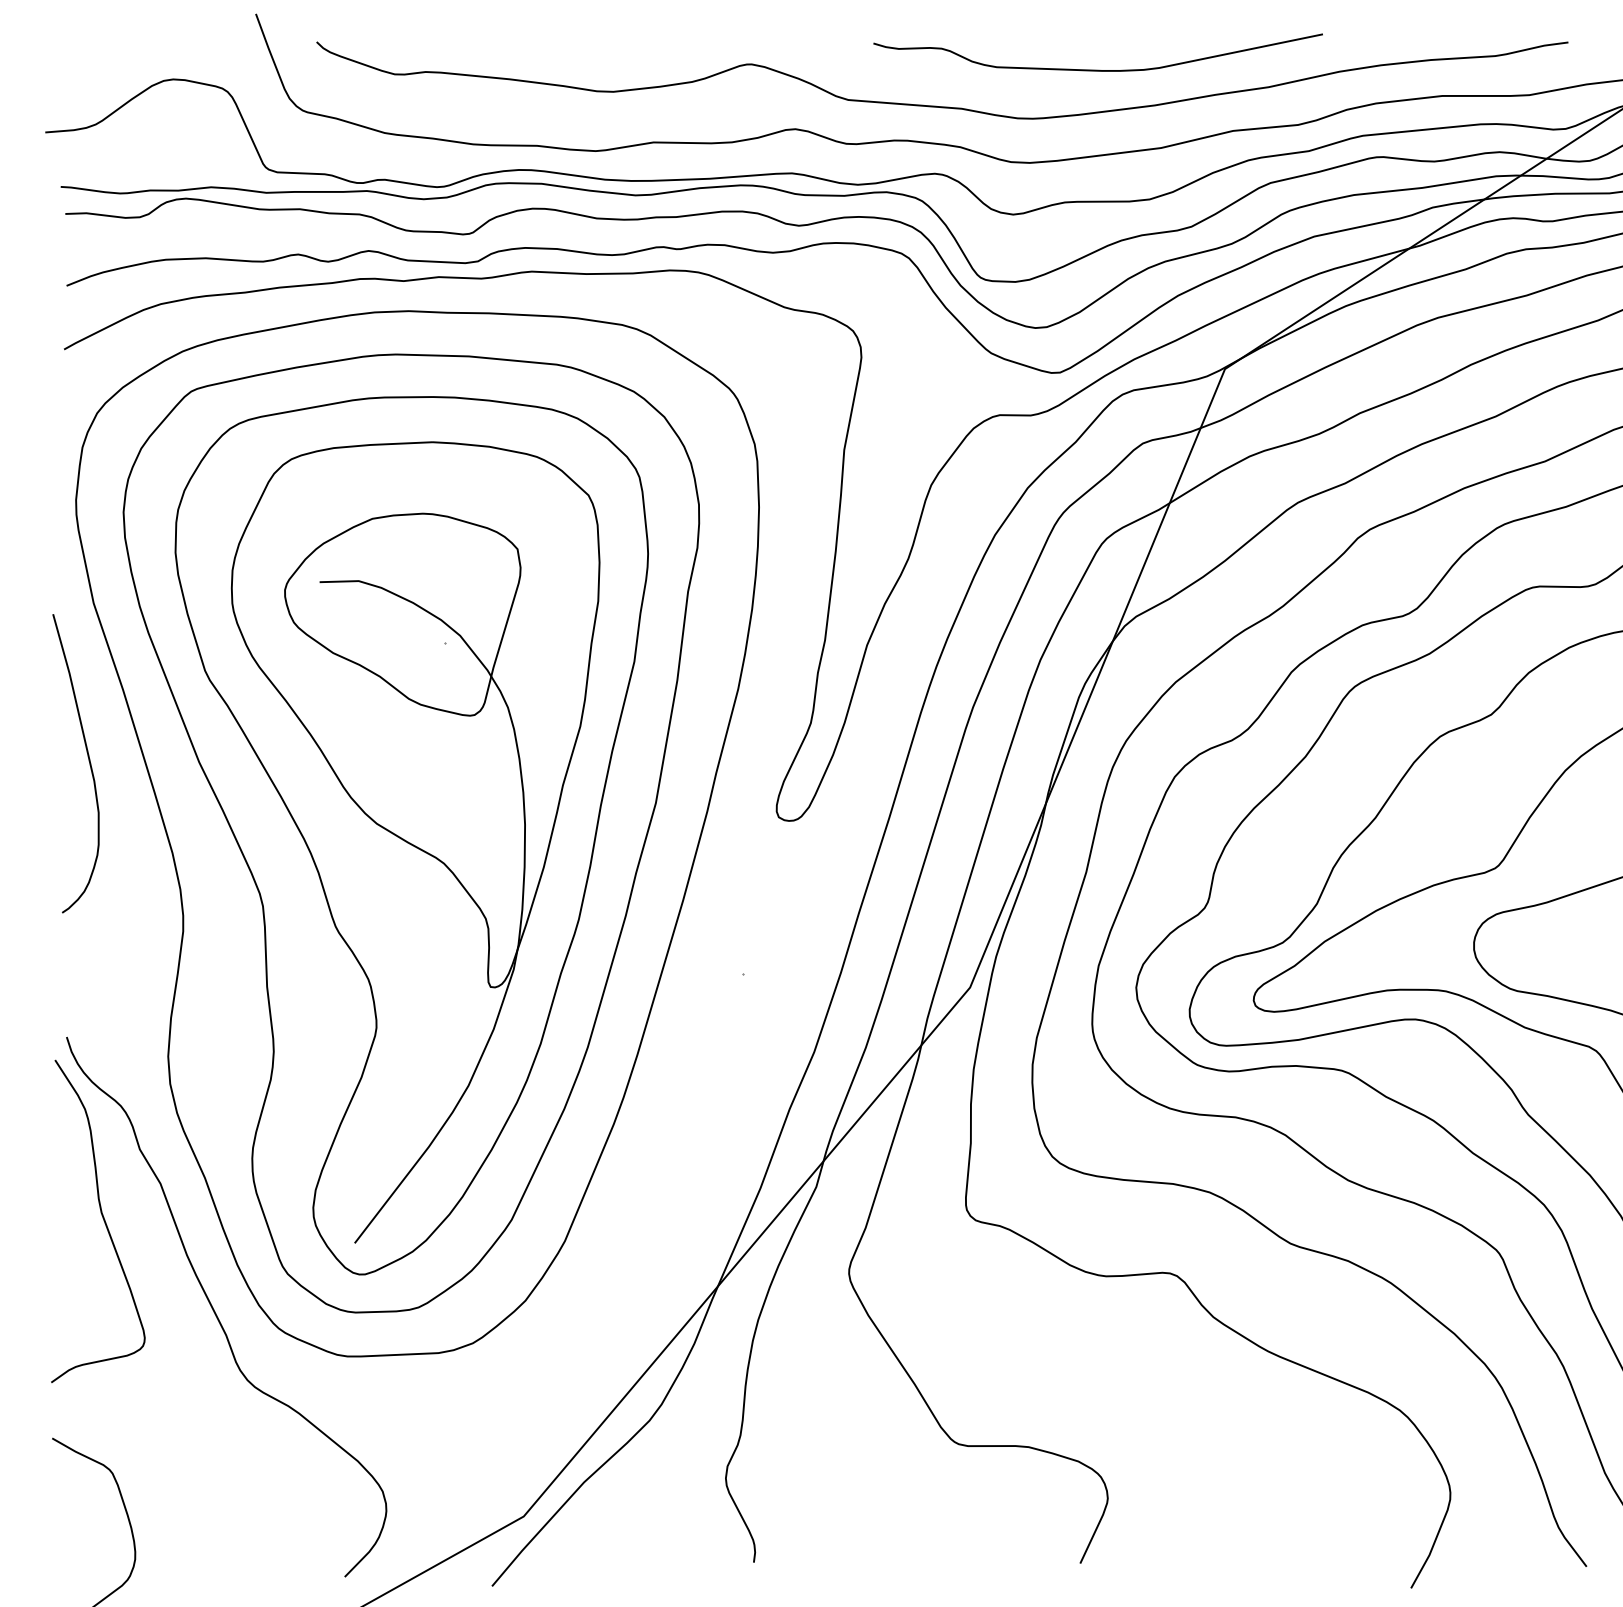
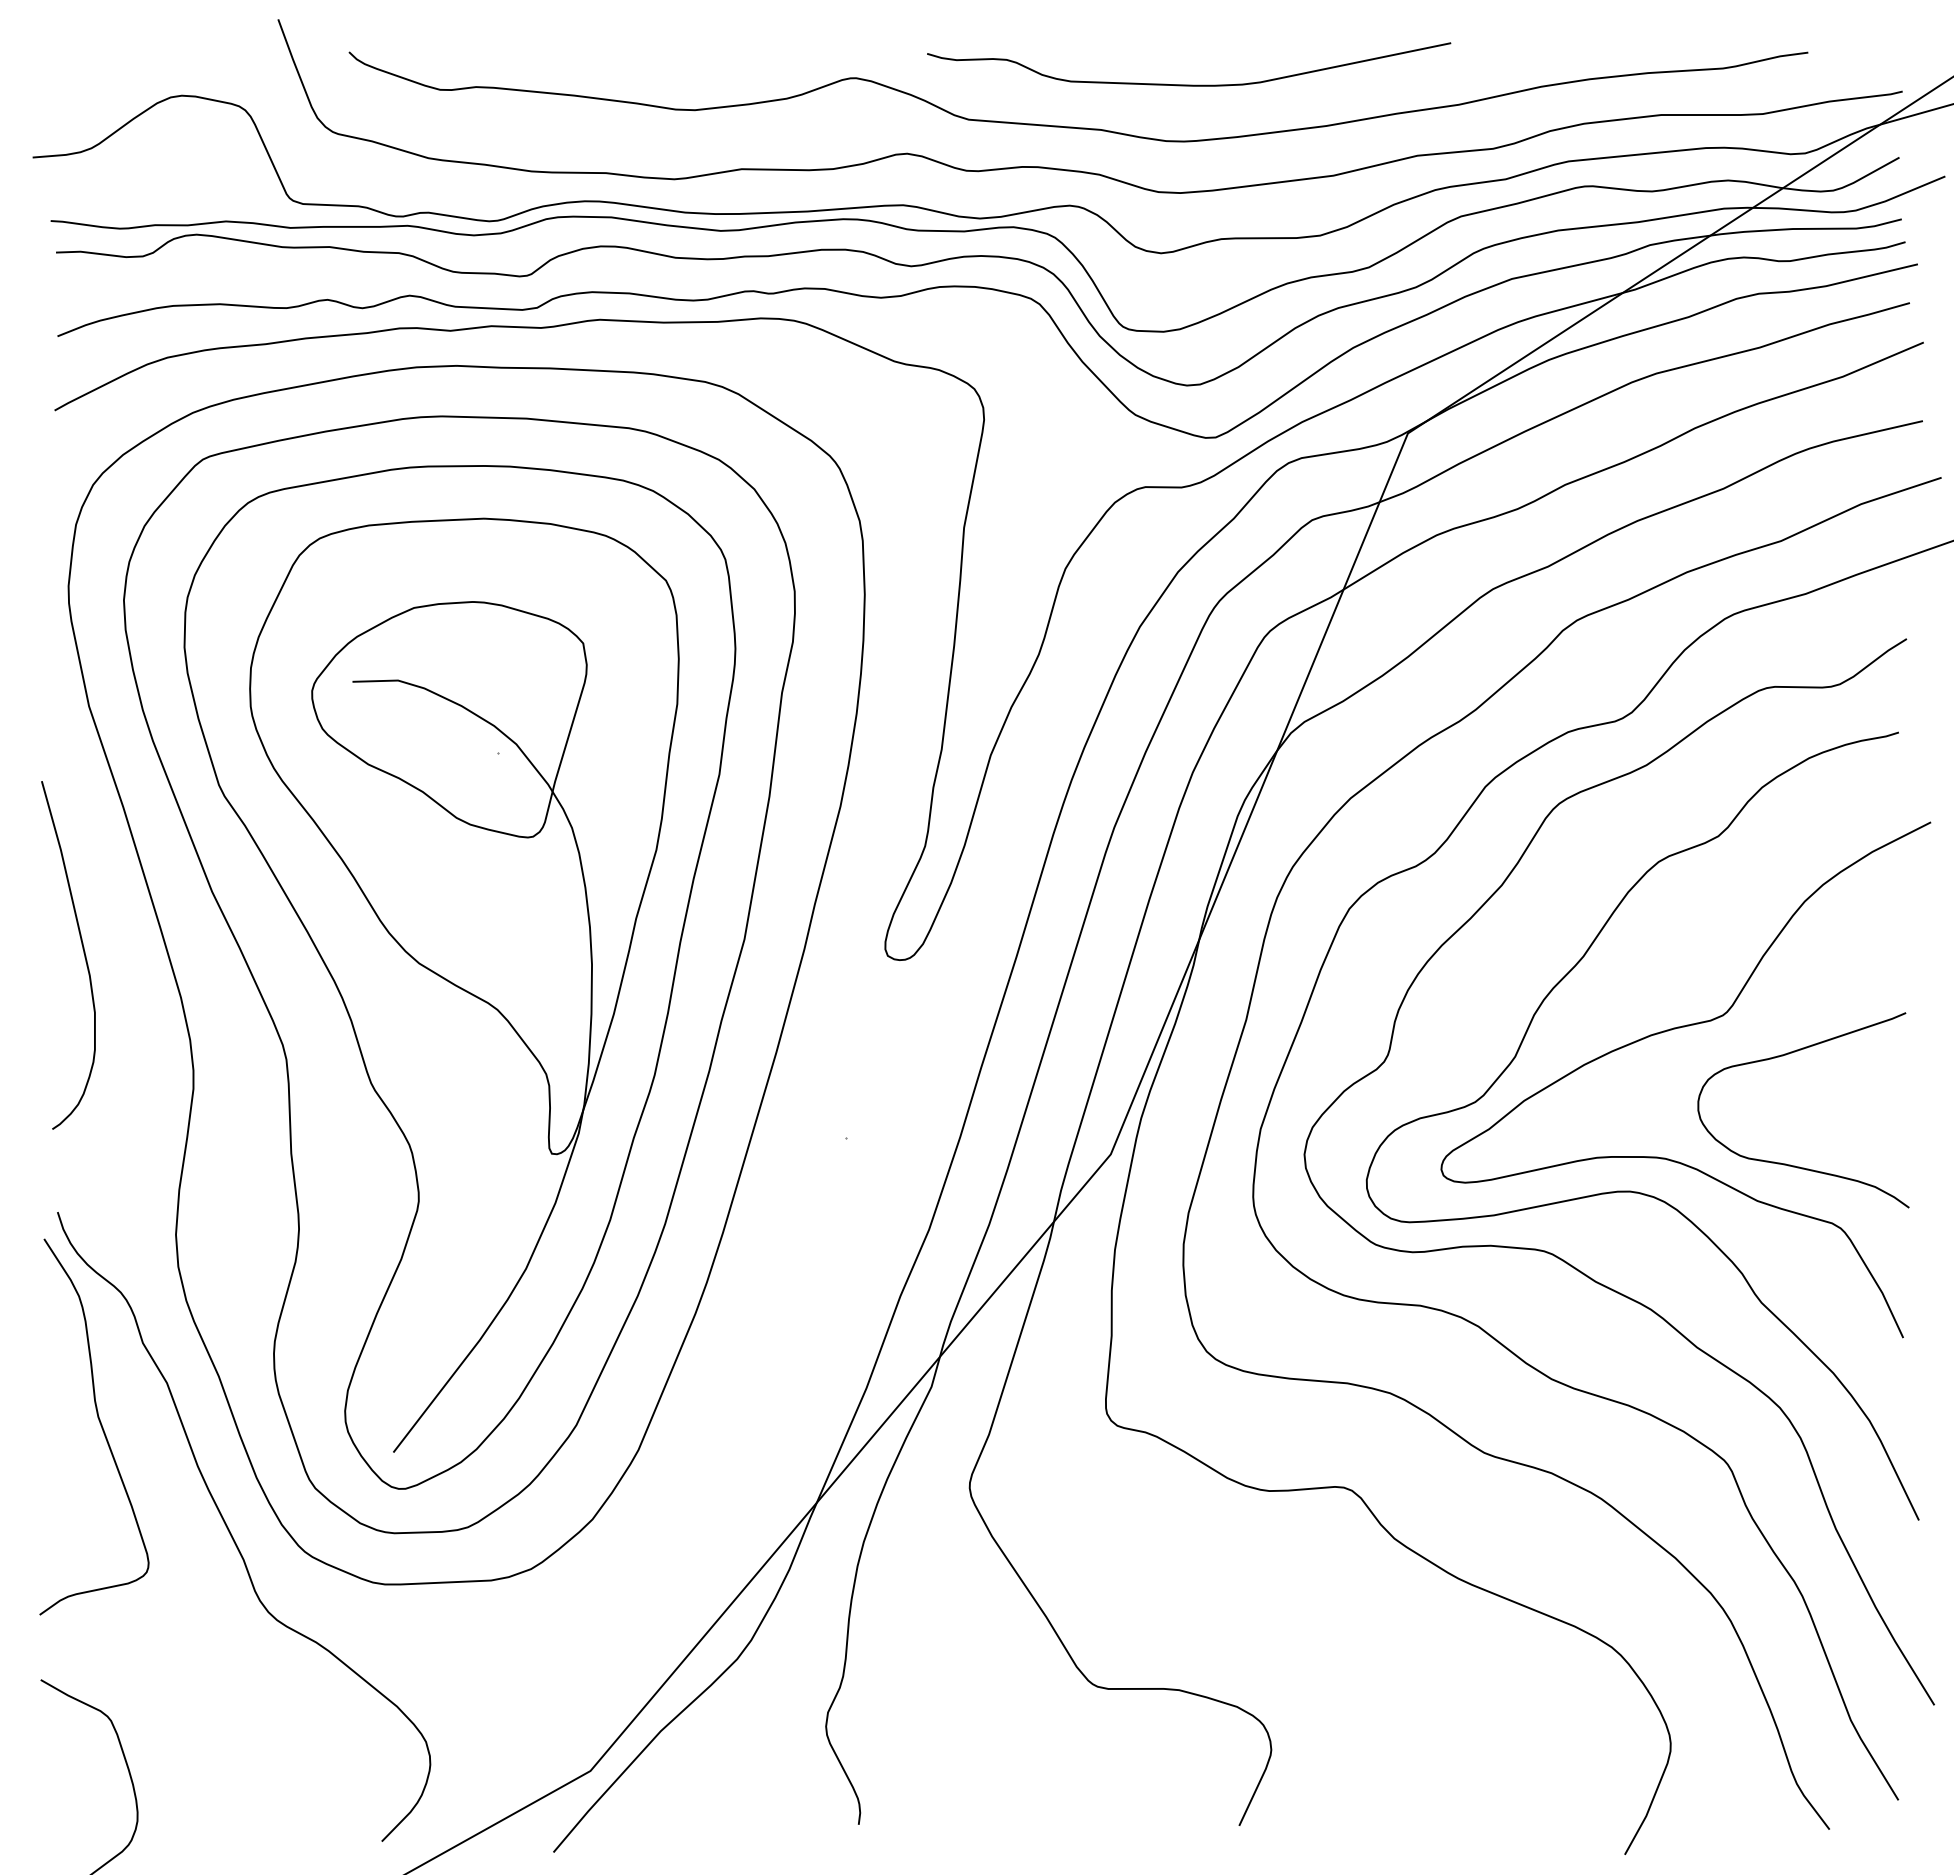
curve: (1098, 69) -> (1189, 84), moved
curve: (88, 762) -> (83, 953), moved

